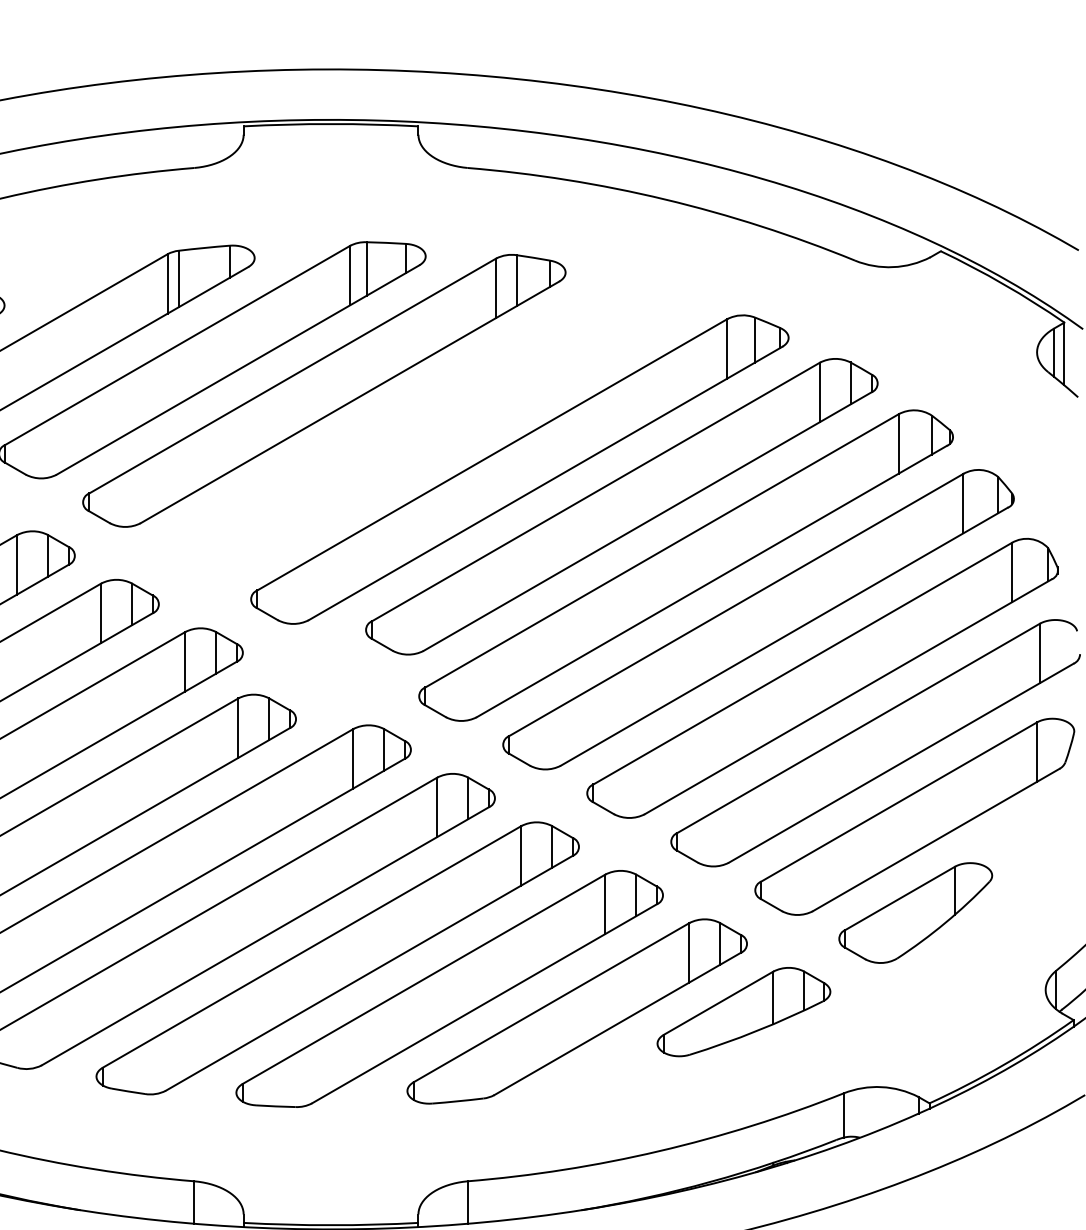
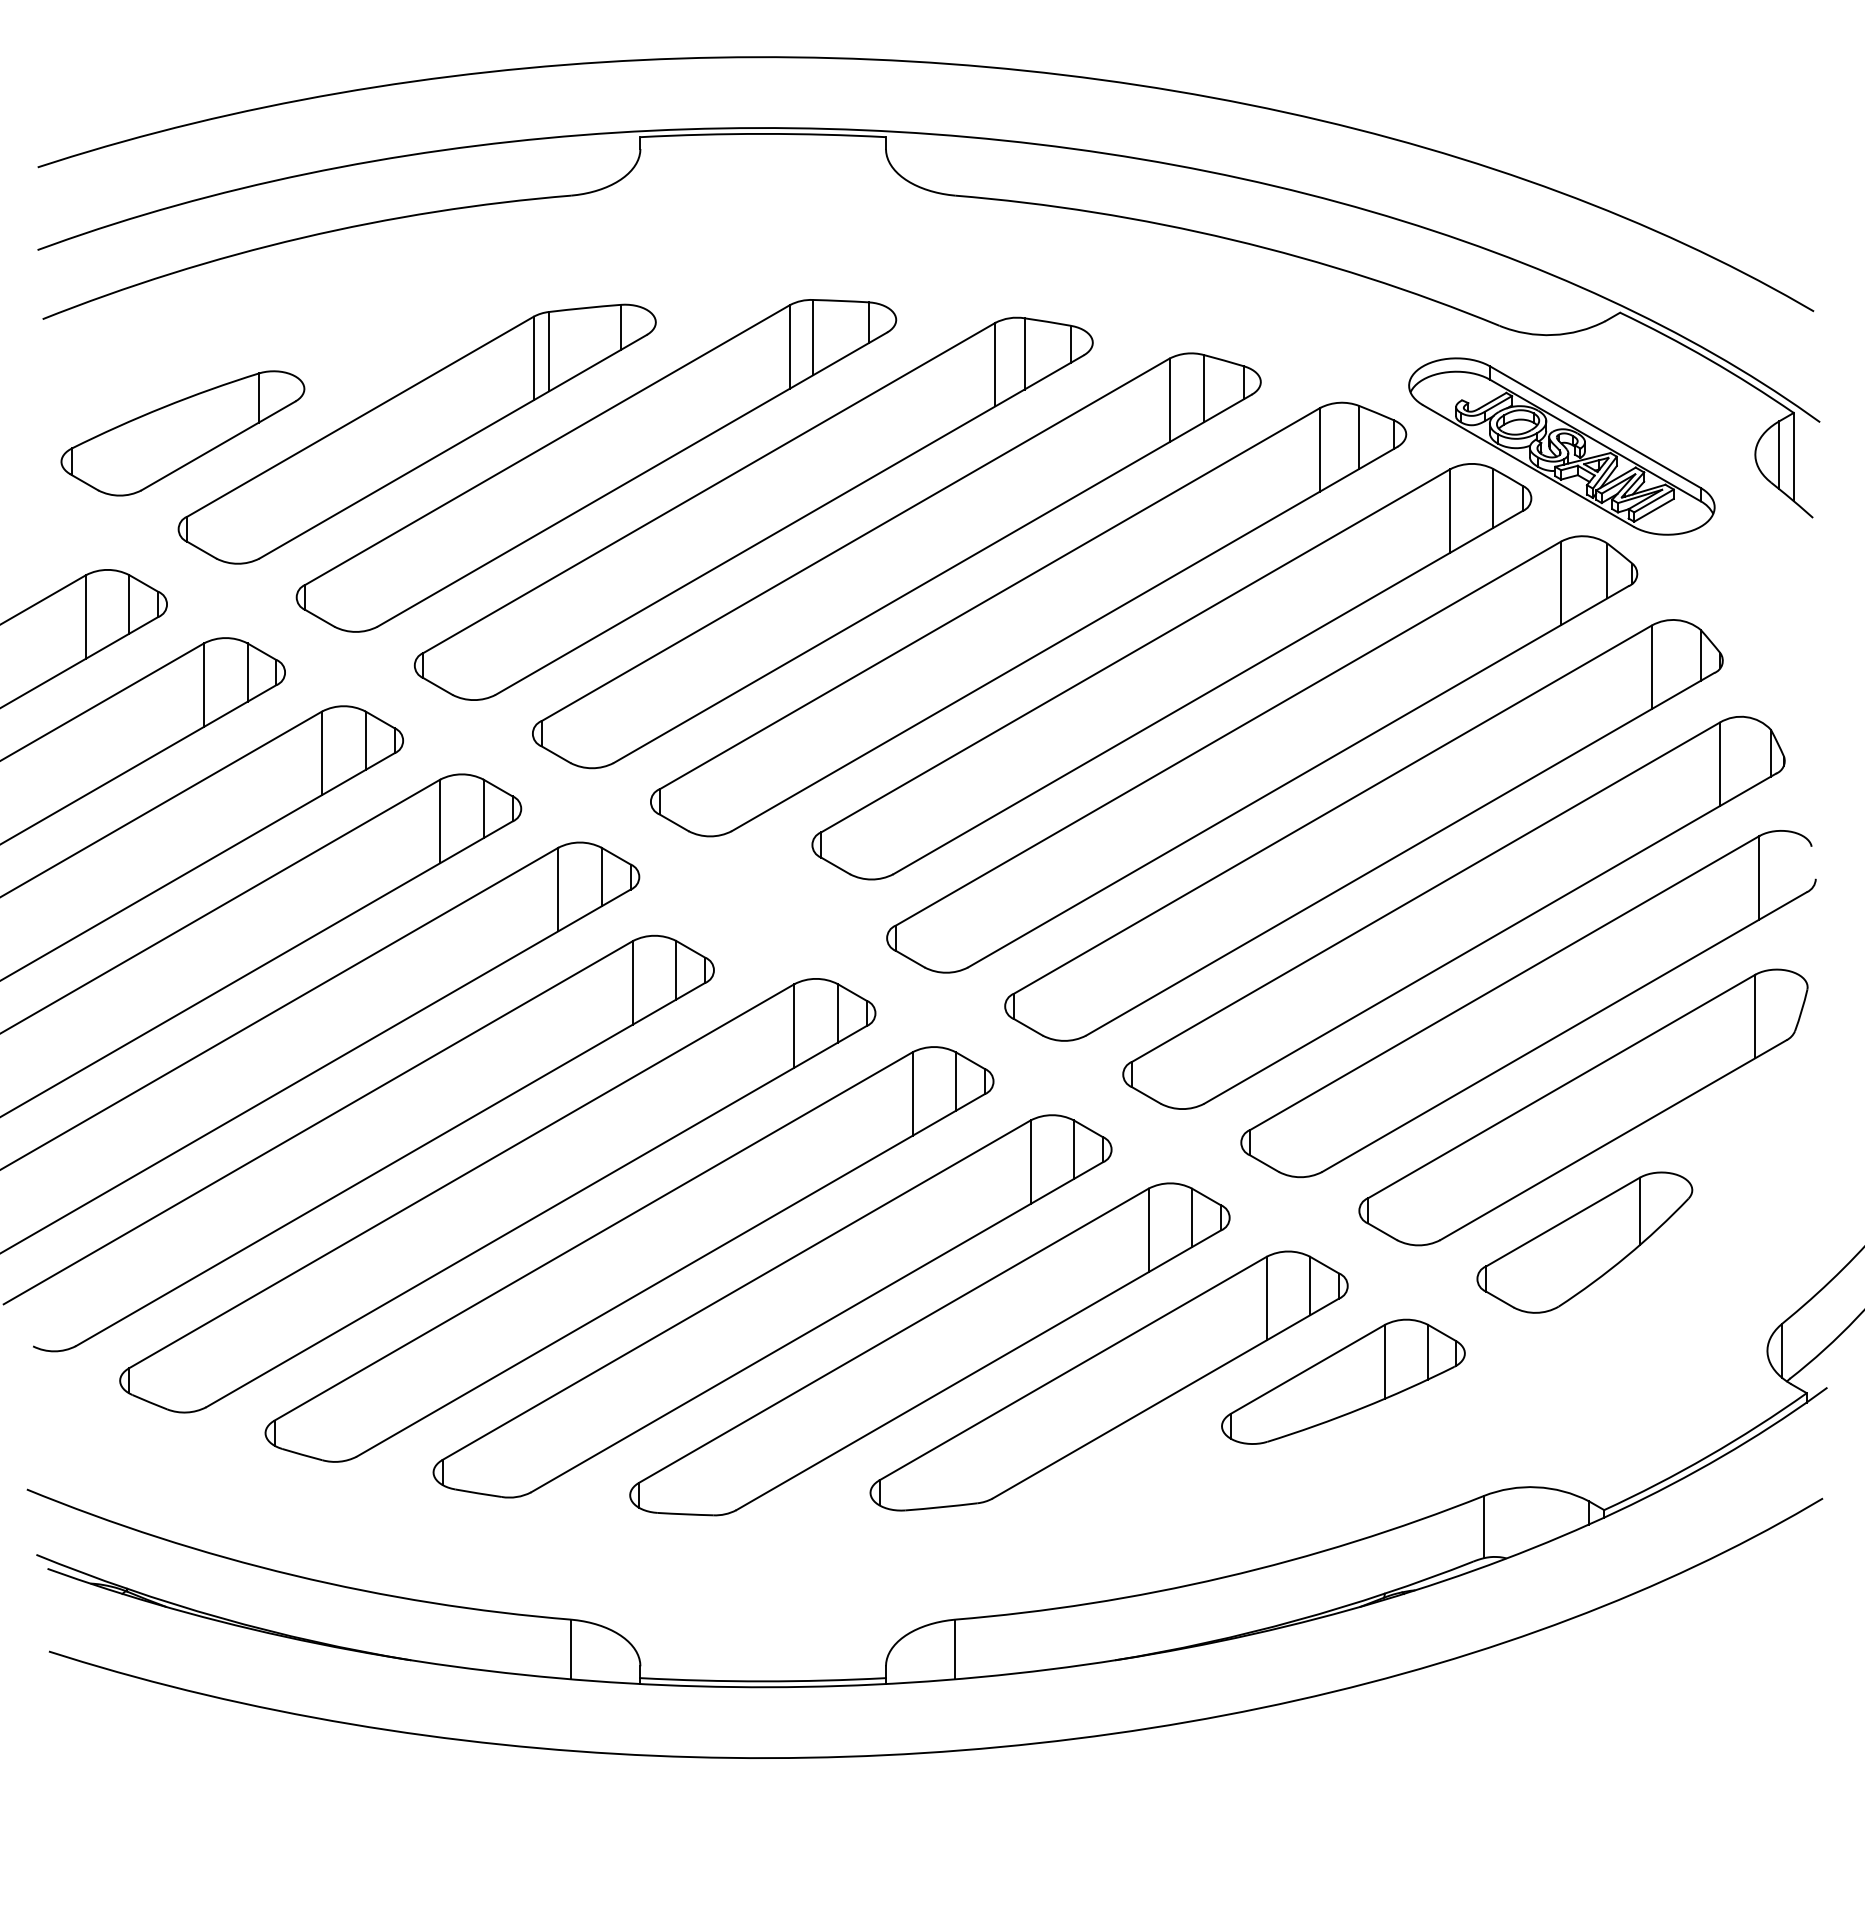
part: (899, 346) -> (1561, 446), added
part: (425, 427) -> (896, 560), added

